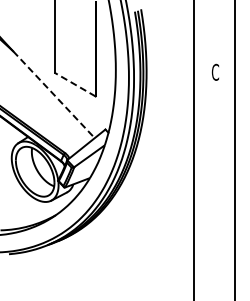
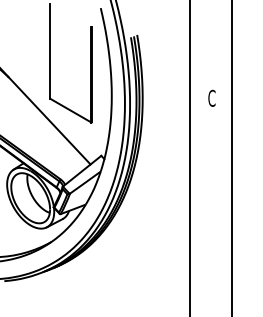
line: (74, 84) -> (70, 110), dashed -> solid
line: (53, 94) -> (49, 120), dashed -> solid

